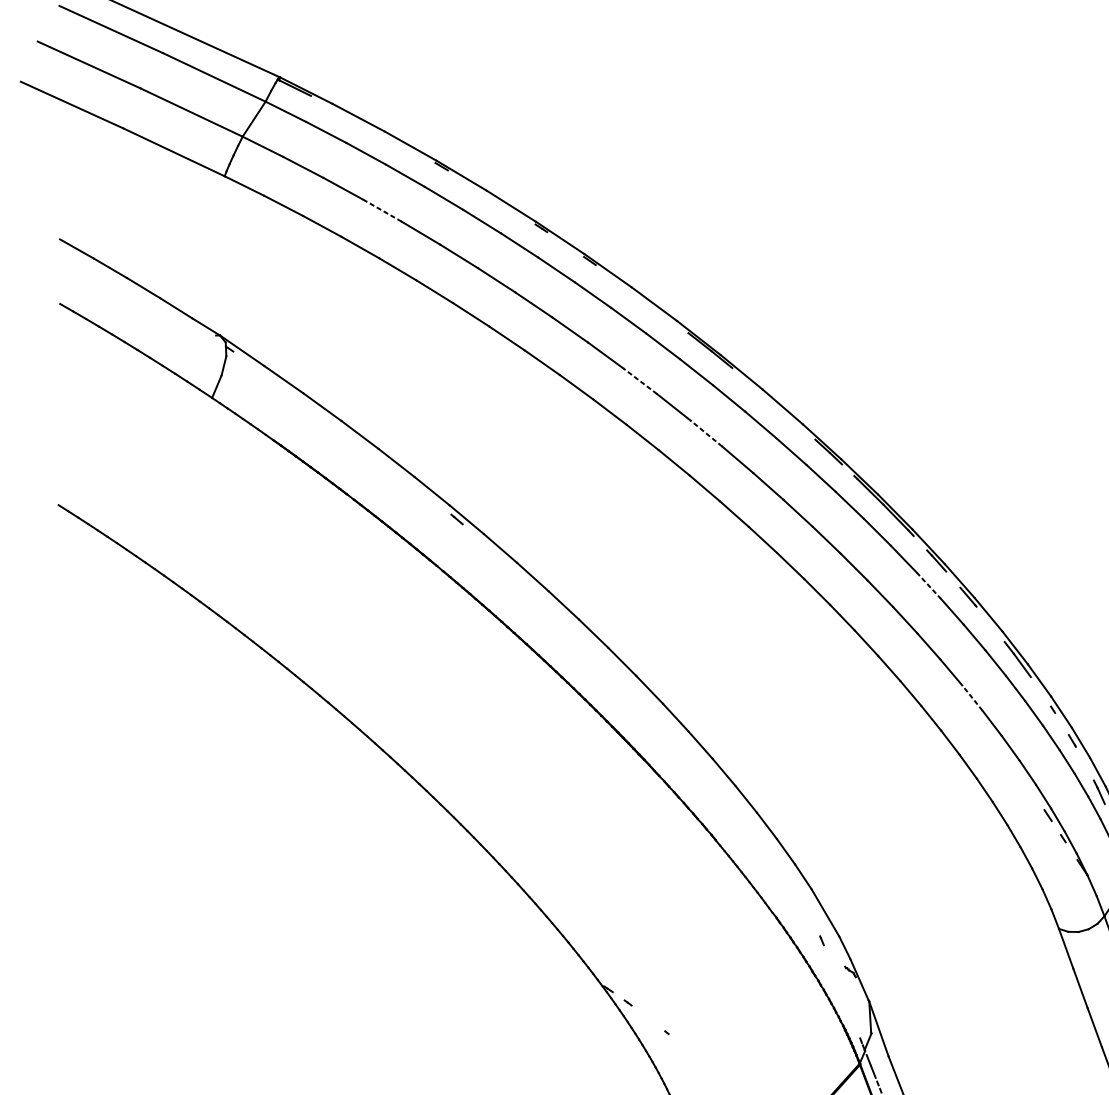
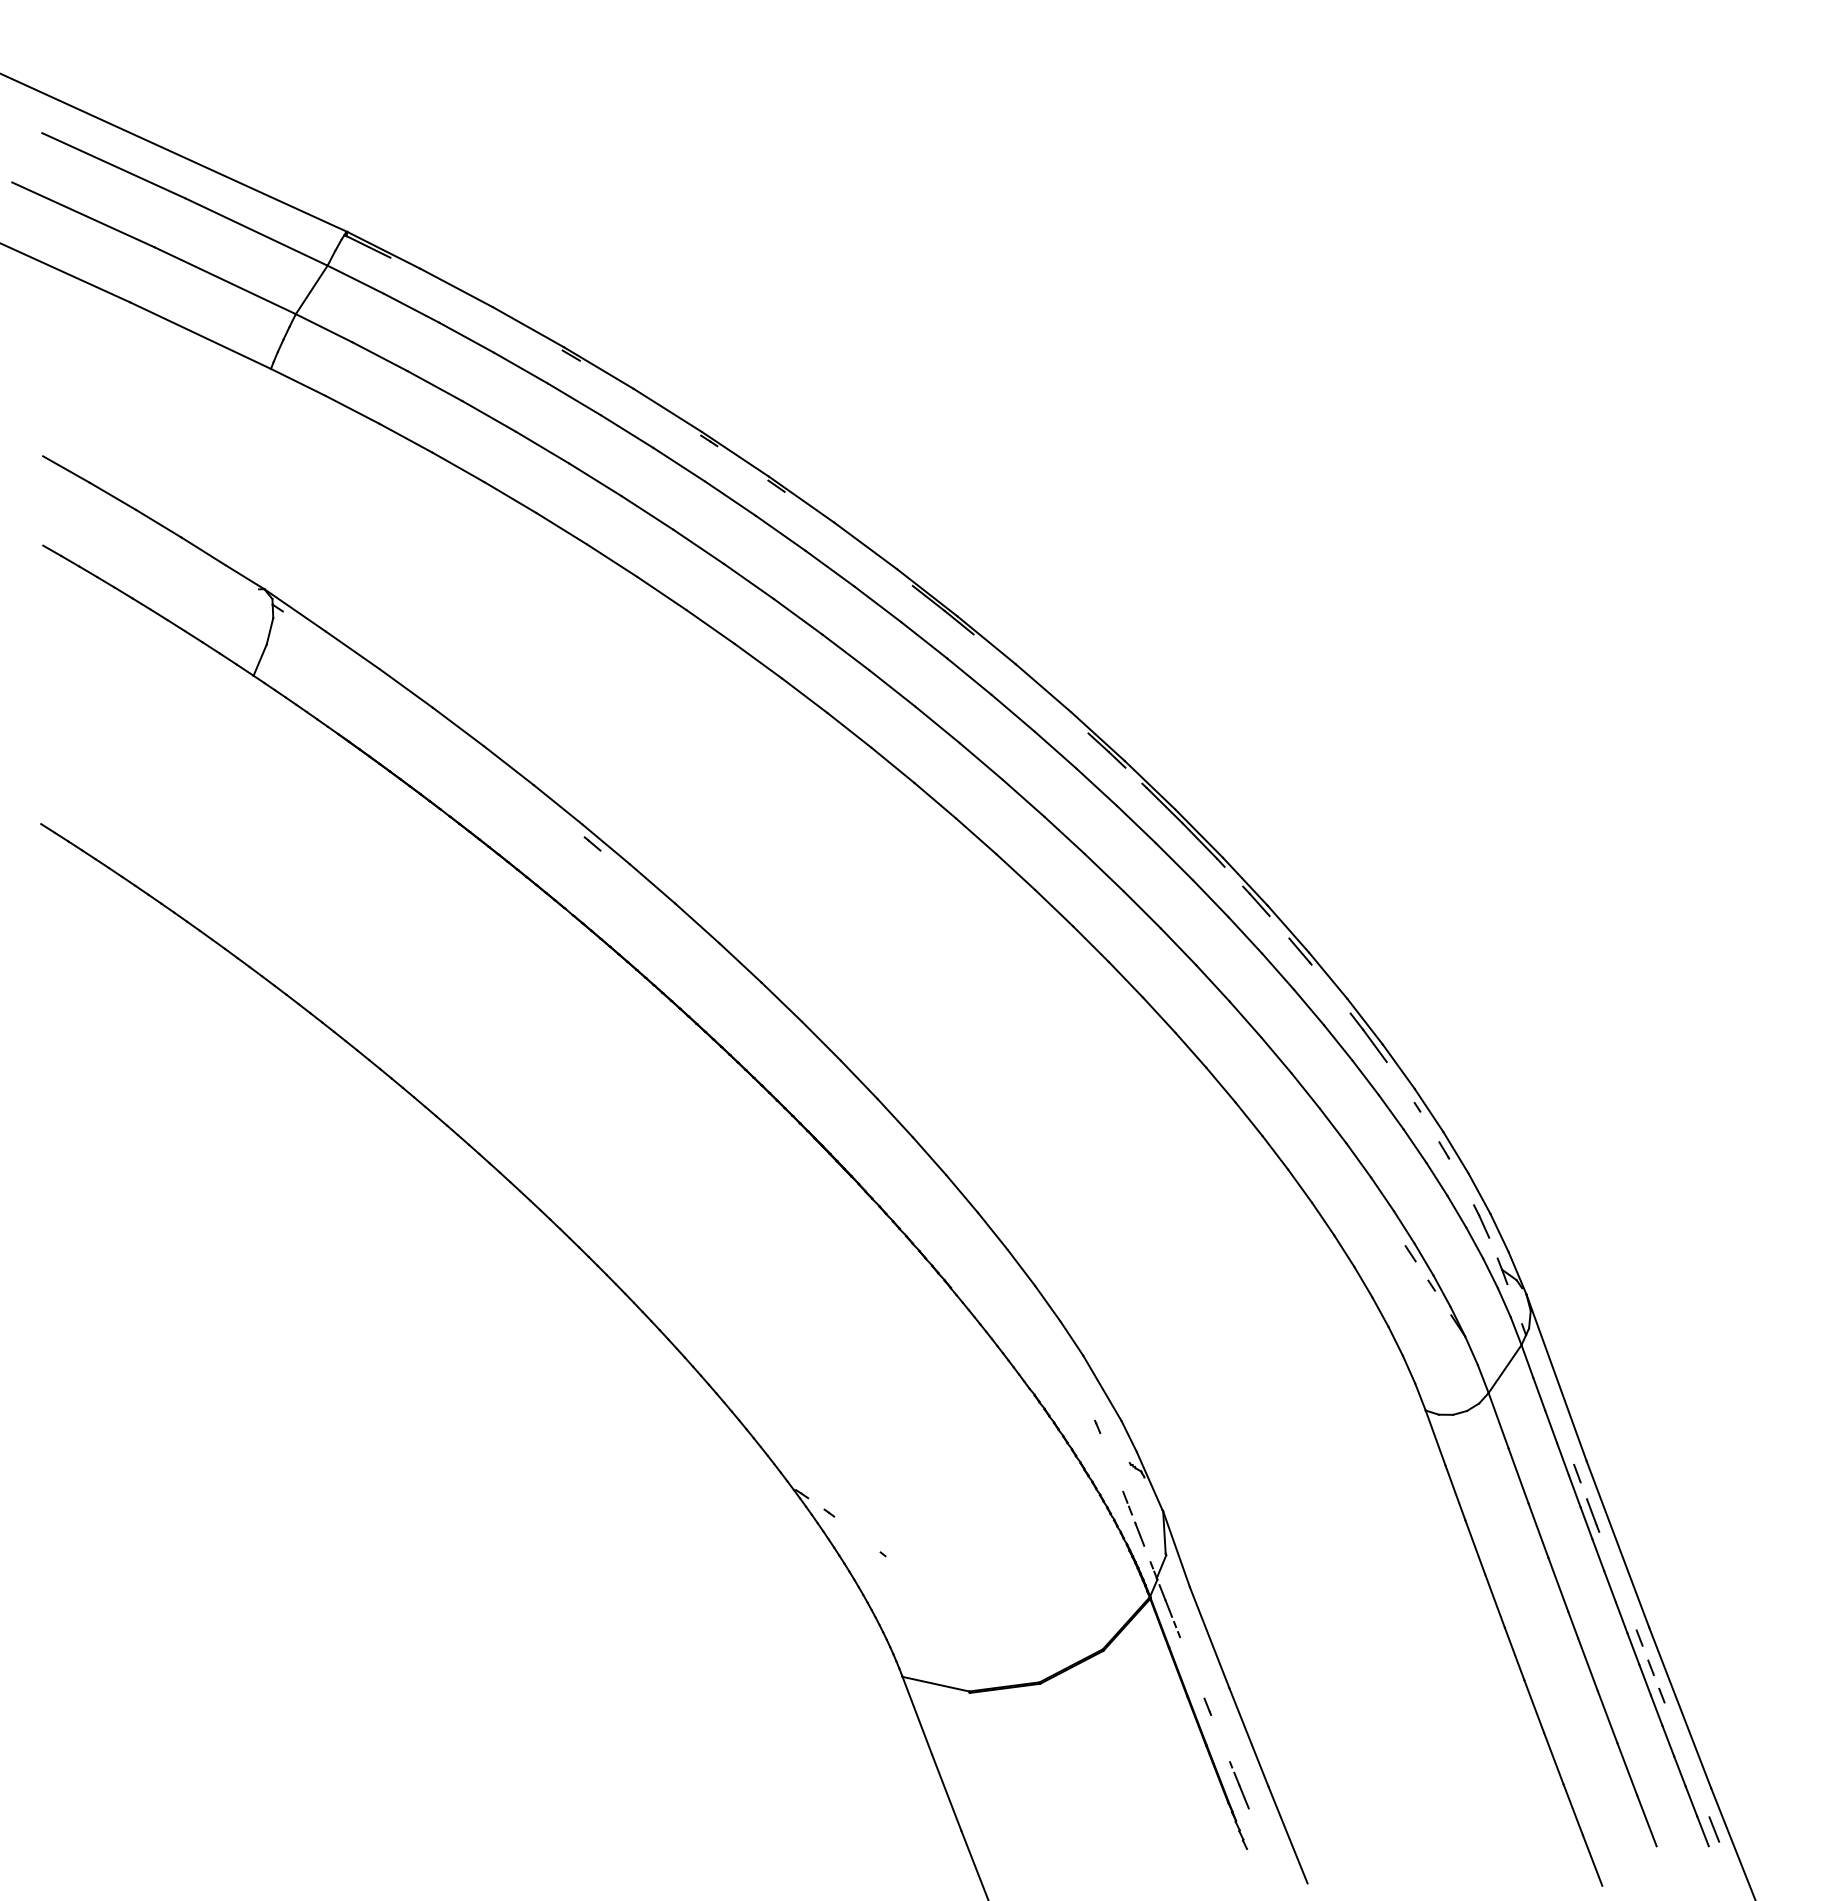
line: (381, 210) -> (488, 416), dashed -> solid
line: (640, 381) -> (846, 652), dashed -> solid
line: (706, 433) -> (937, 724), dashed -> solid
line: (928, 585) -> (1245, 935), dashed -> solid
line: (972, 698) -> (1305, 1091), dashed -> solid
line: (847, 1004) -> (1132, 1515), added

